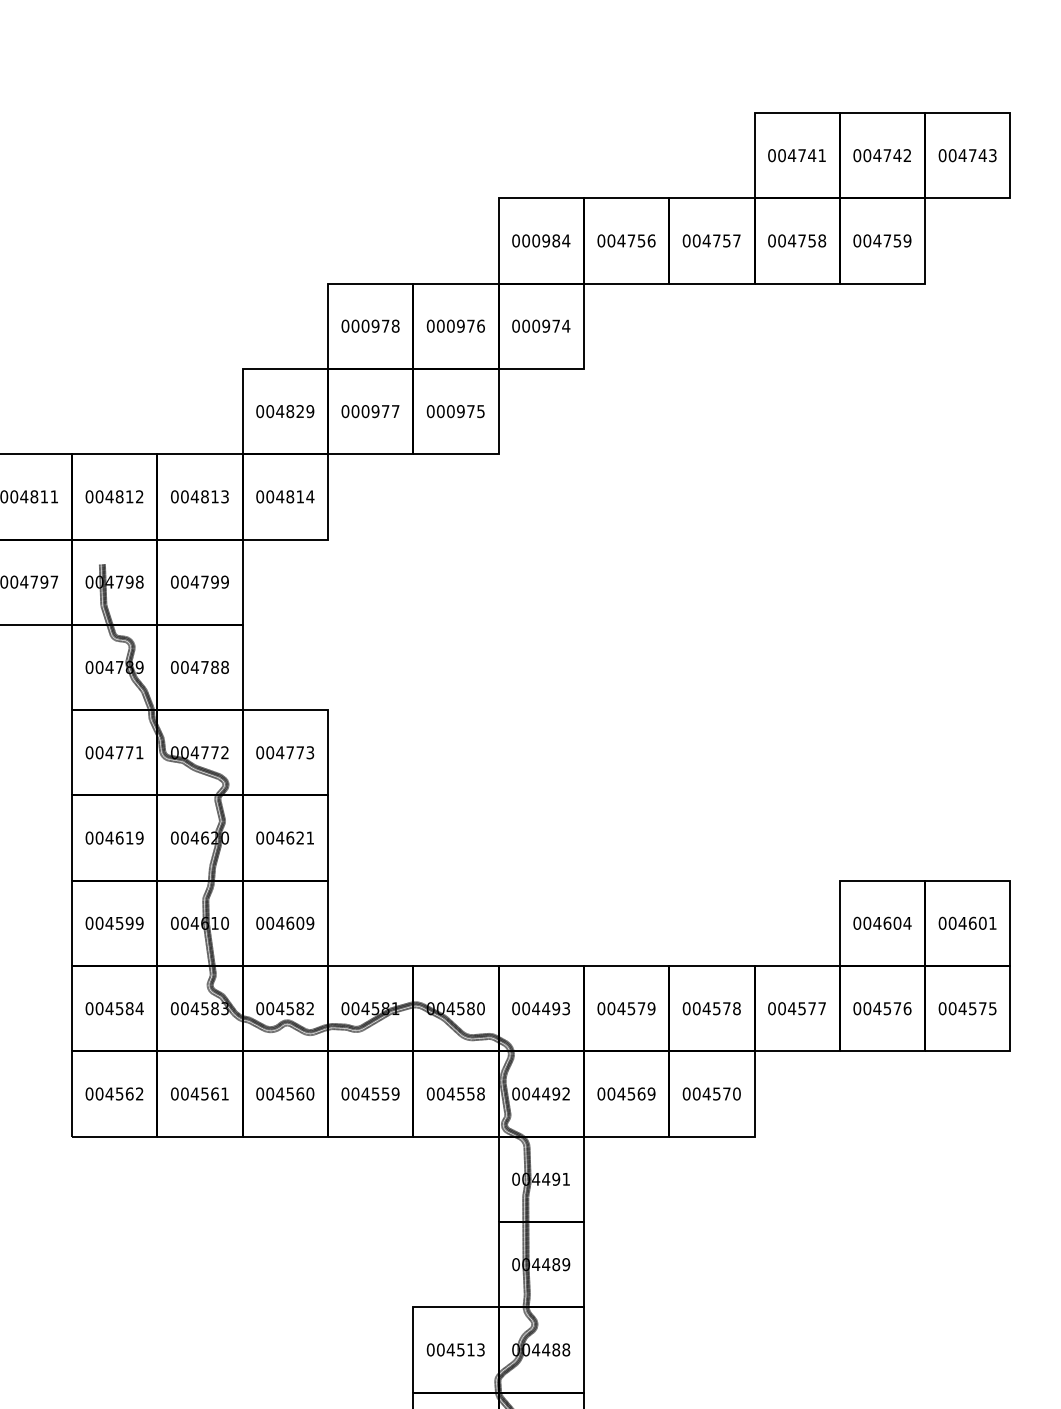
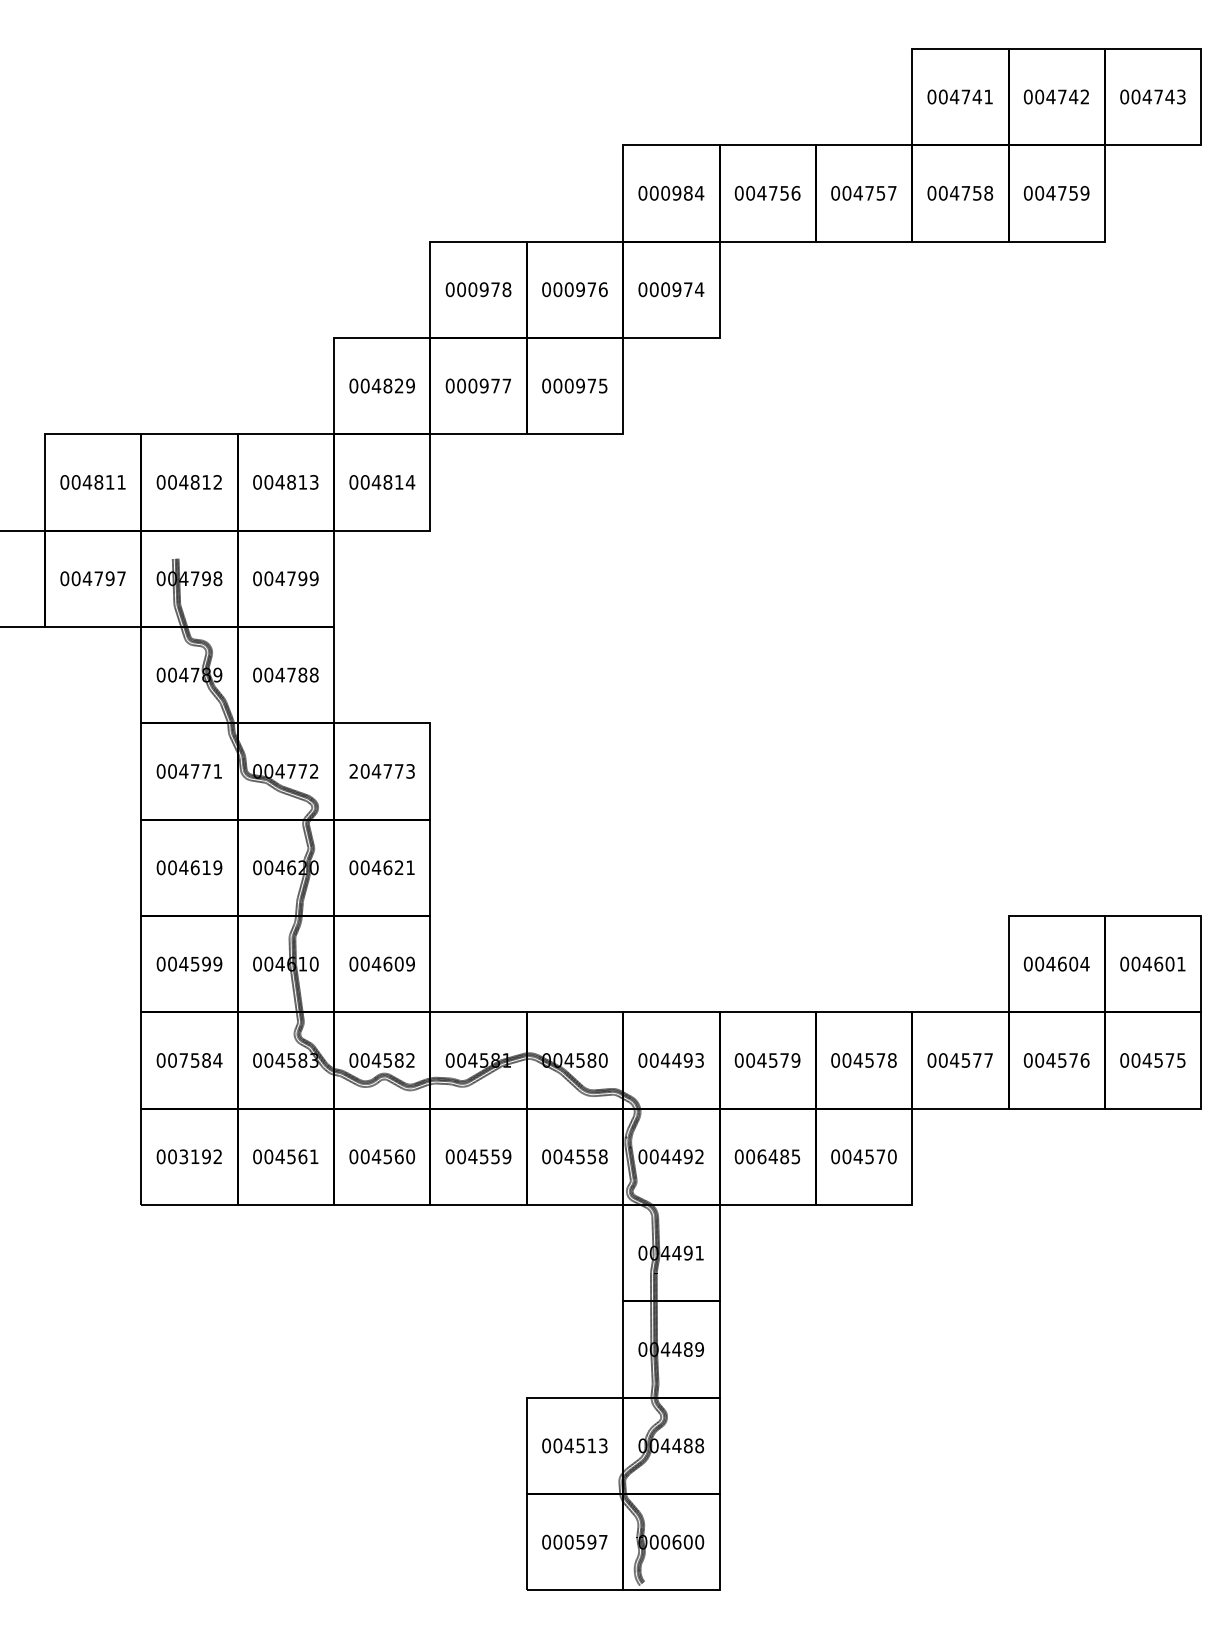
text: (259, 752) -> (353, 771), 004773 -> 204773
text: (109, 1008) -> (183, 1060), 004584 -> 007584
text: (119, 1093) -> (195, 1156), 004562 -> 003192
text: (636, 1093) -> (778, 1156), 004569 -> 006485

